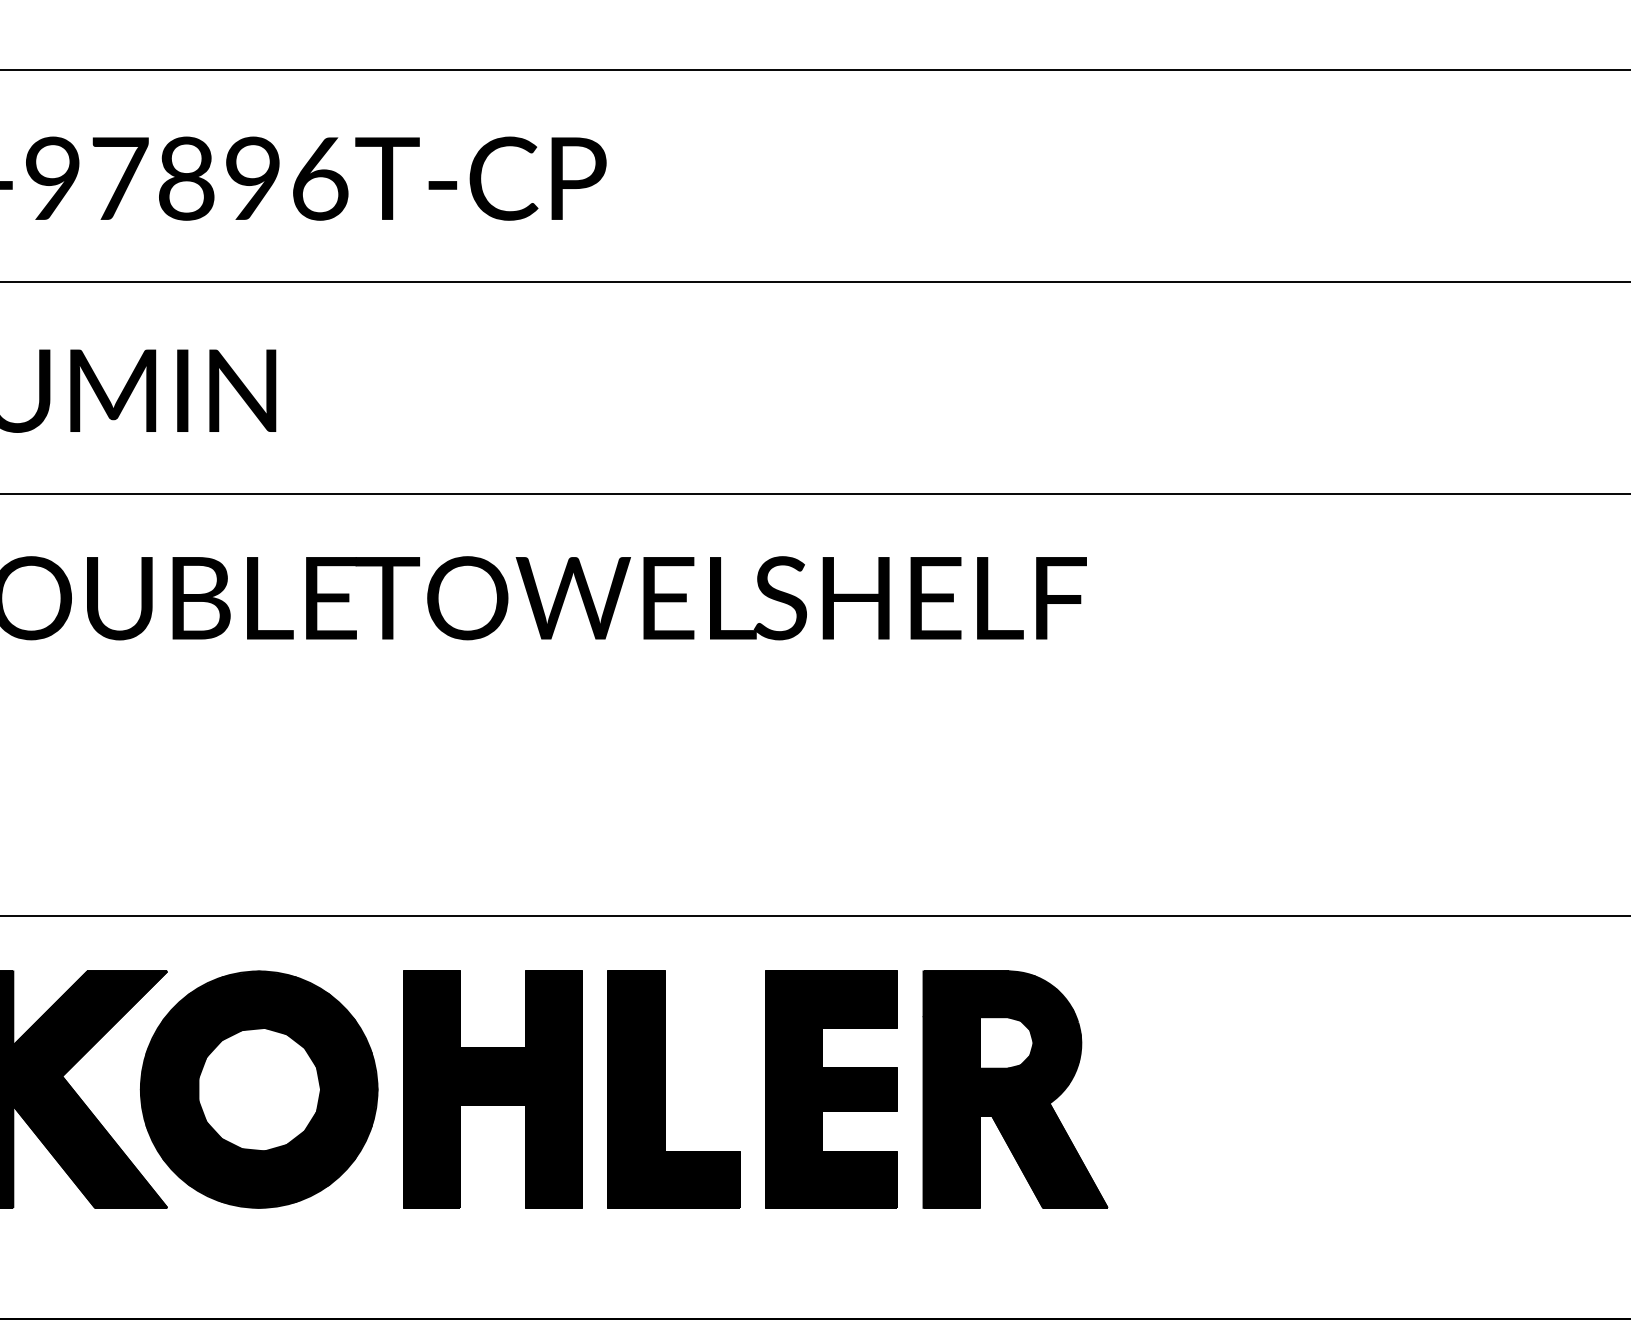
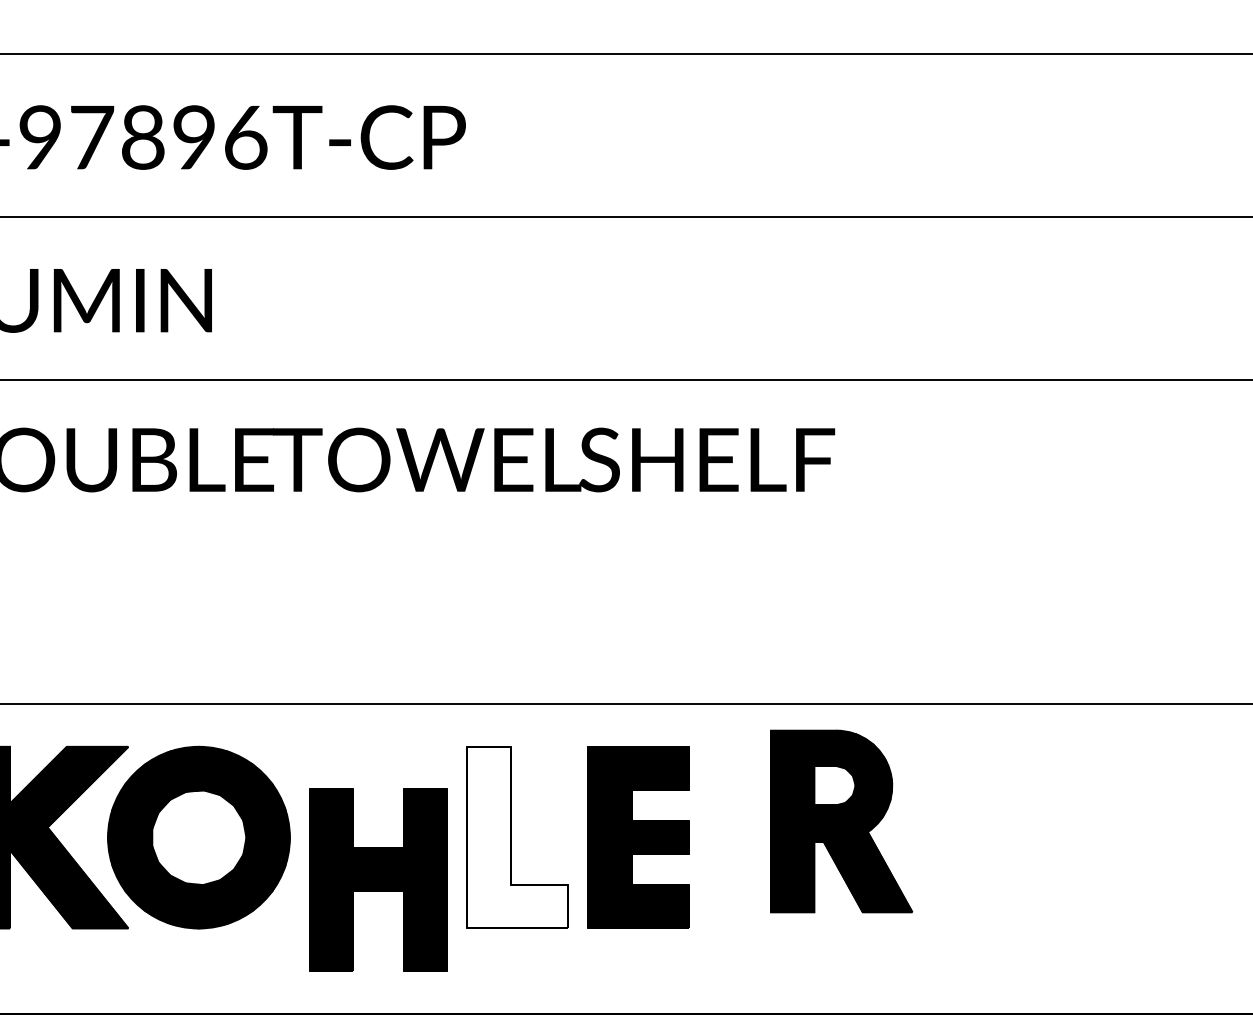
part: (492, 1089) -> (378, 879), moved
fill: (673, 1089) -> (517, 837), removed
part: (1015, 1089) -> (841, 821), moved

